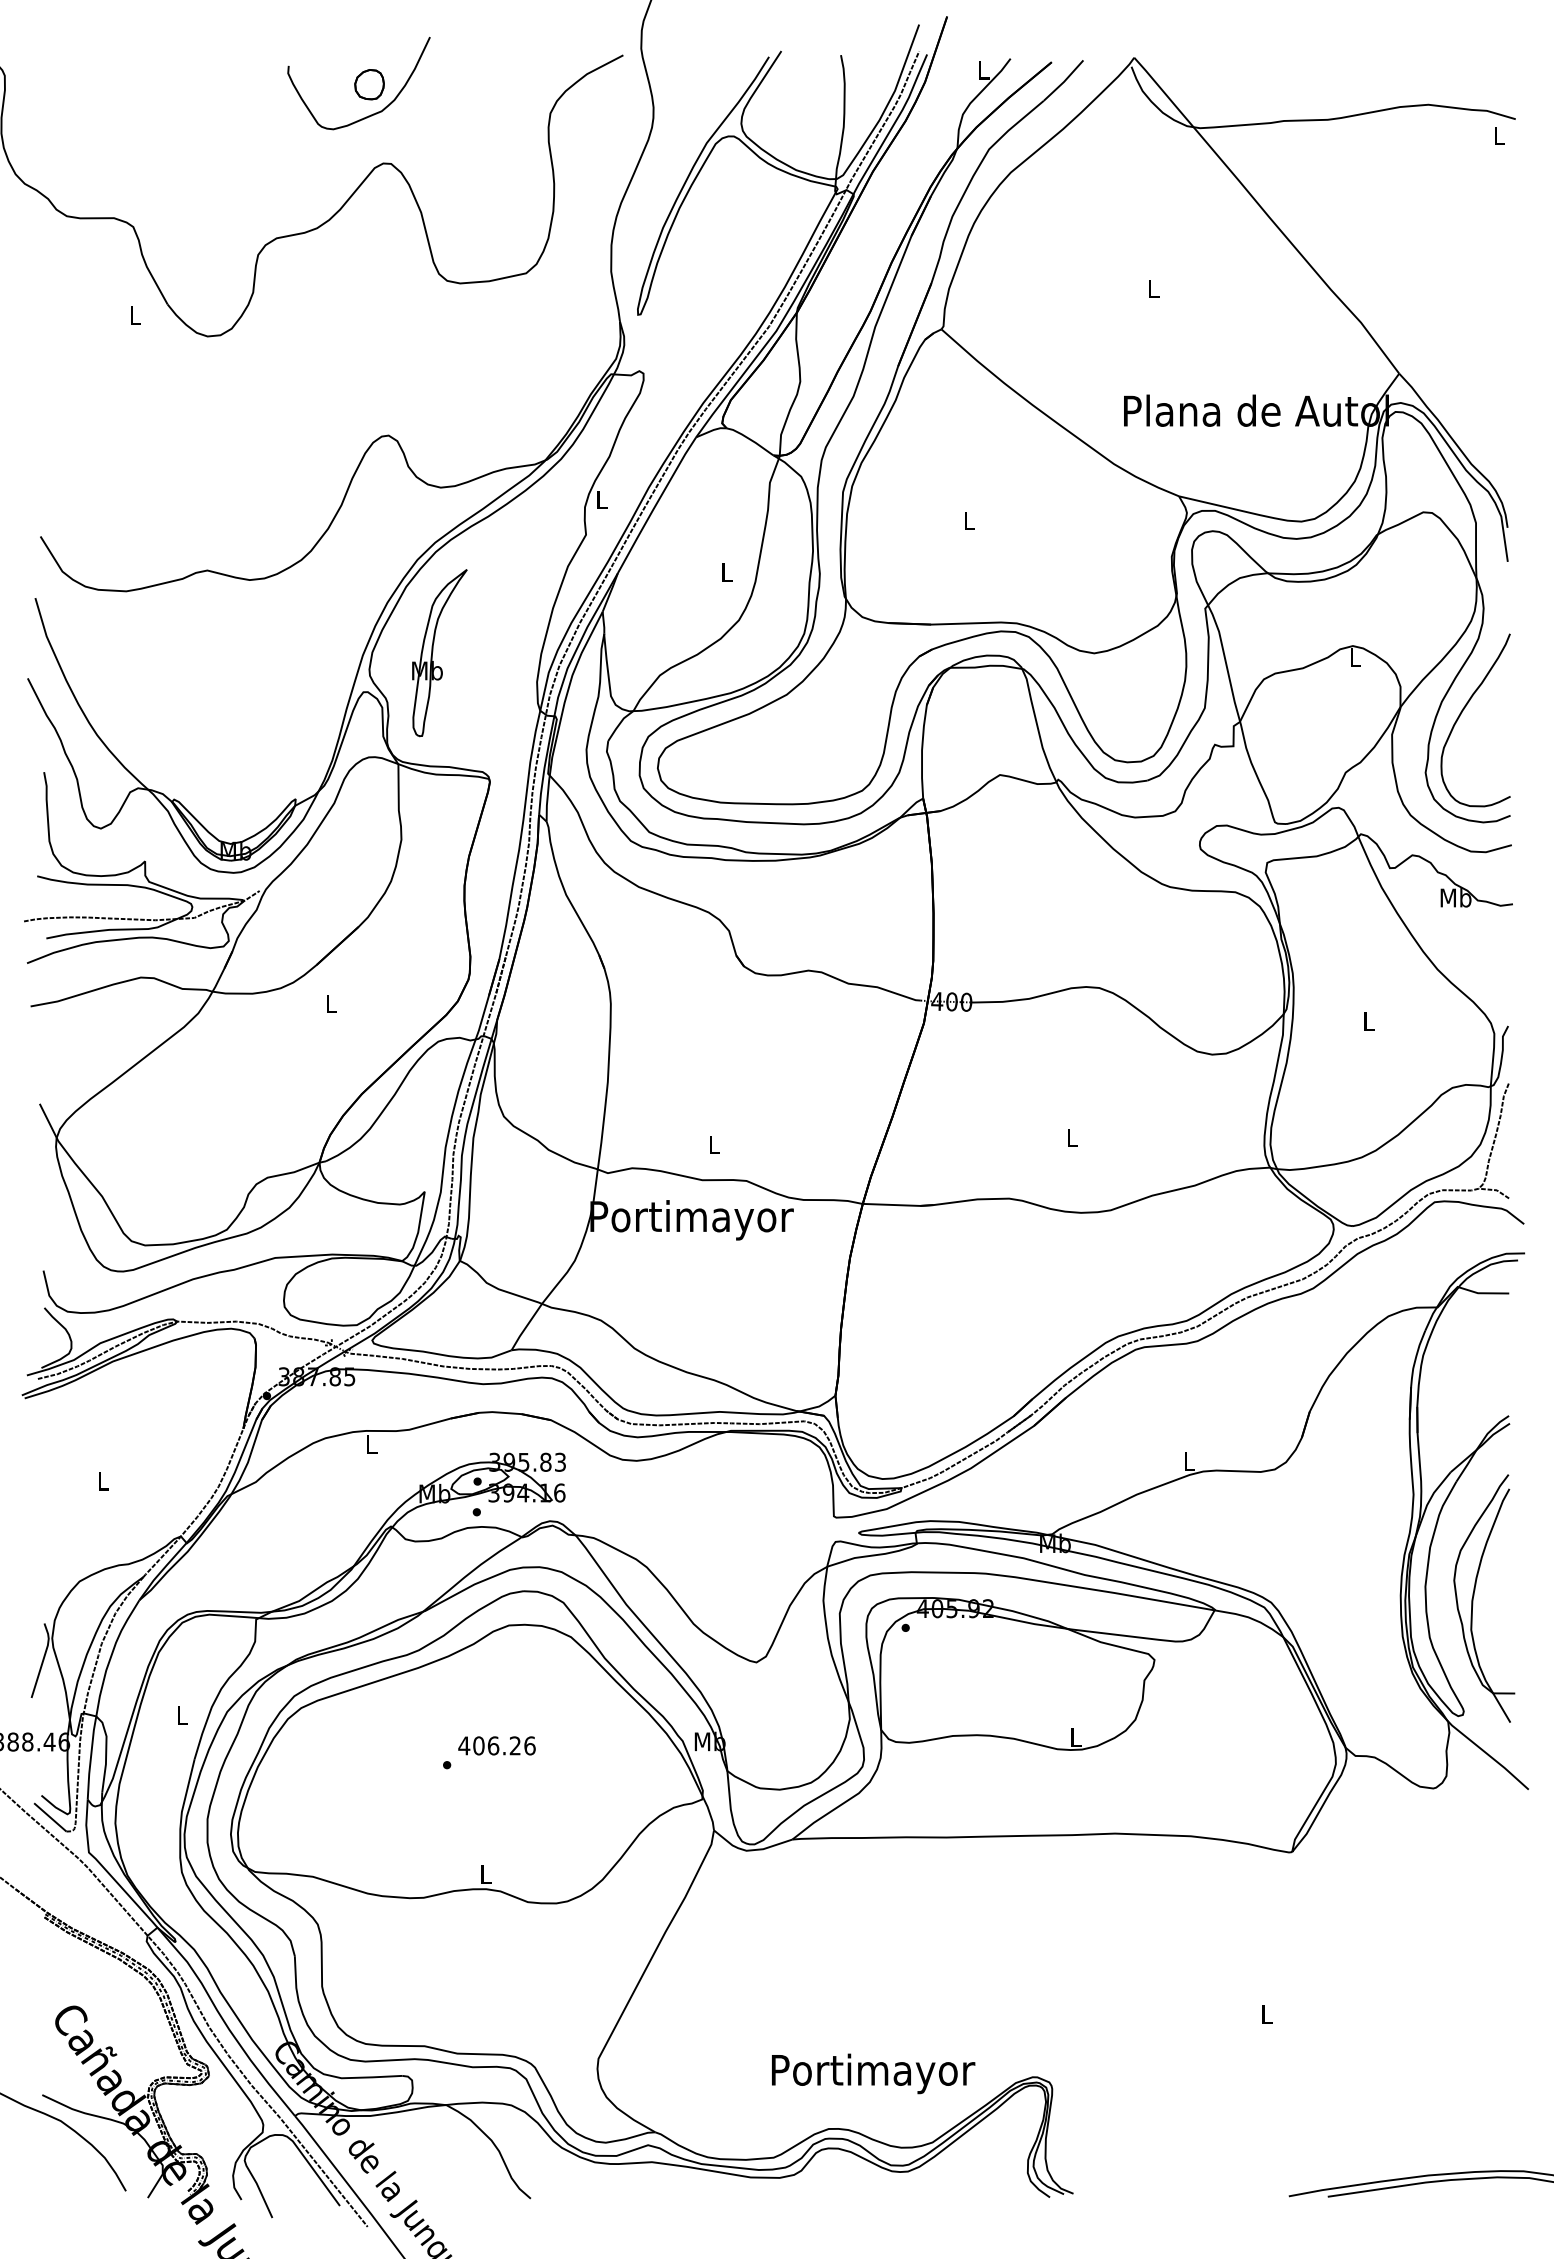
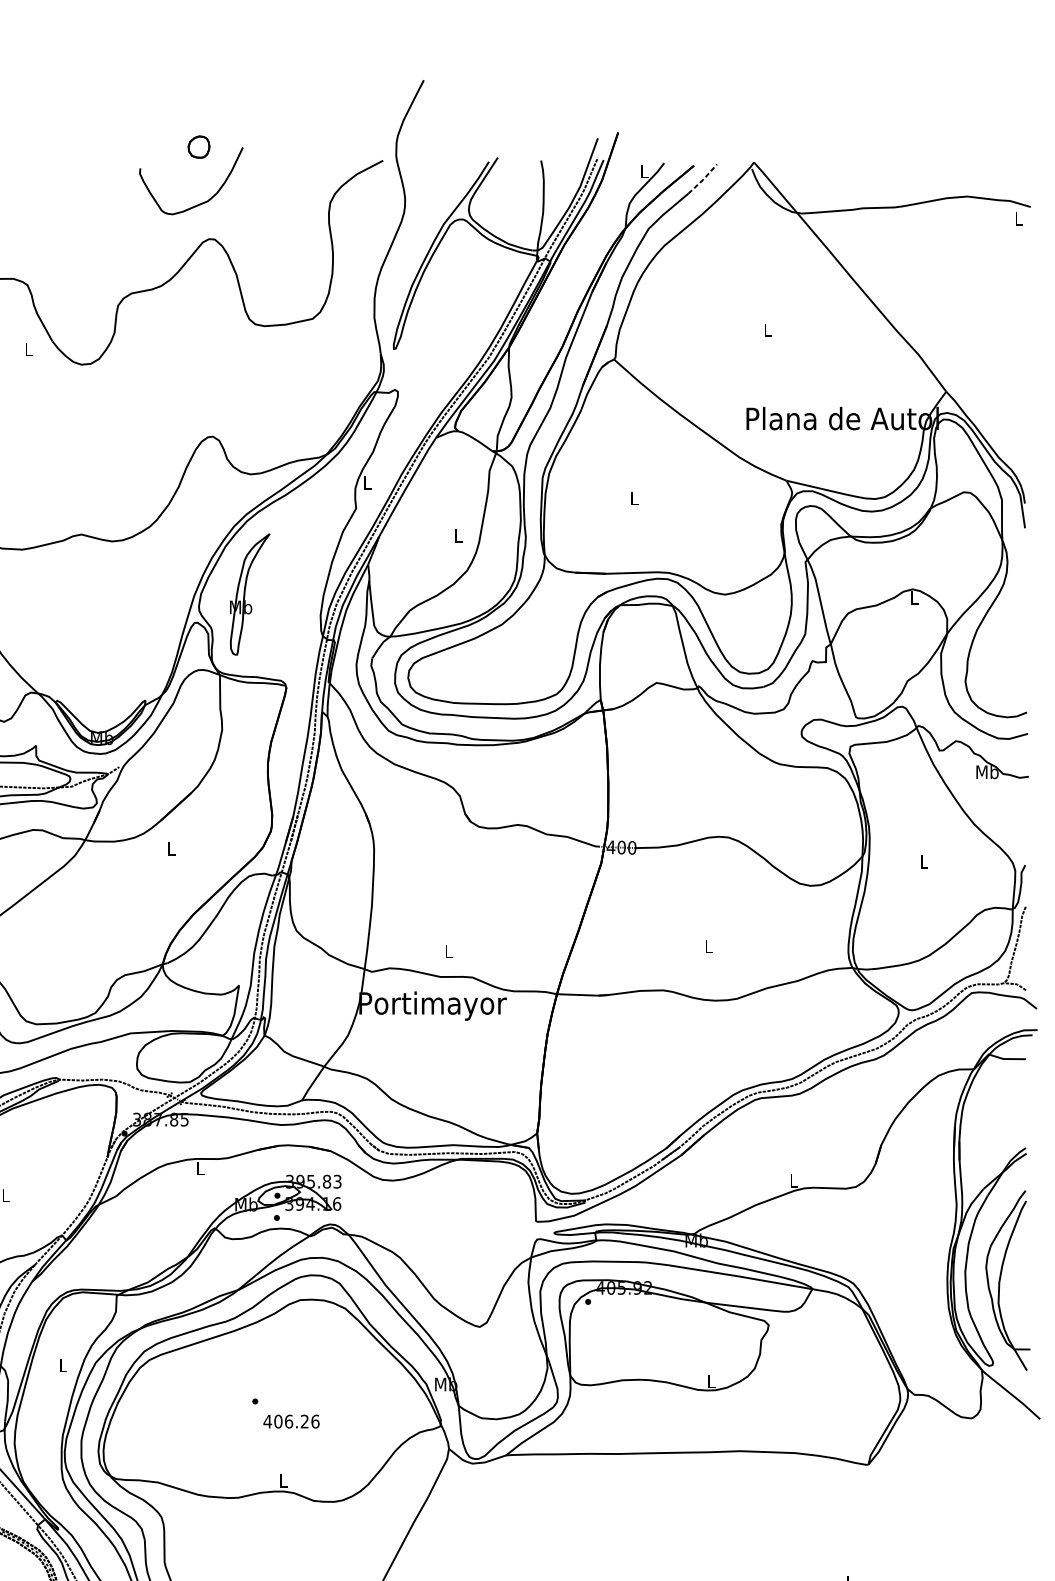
line: (1064, 81) -> (703, 179), solid -> dashed
part: (369, 84) -> (198, 147), moved
curve: (1463, 711) -> (992, 636), removed
text: (496, 1745) -> (291, 1421), moved

